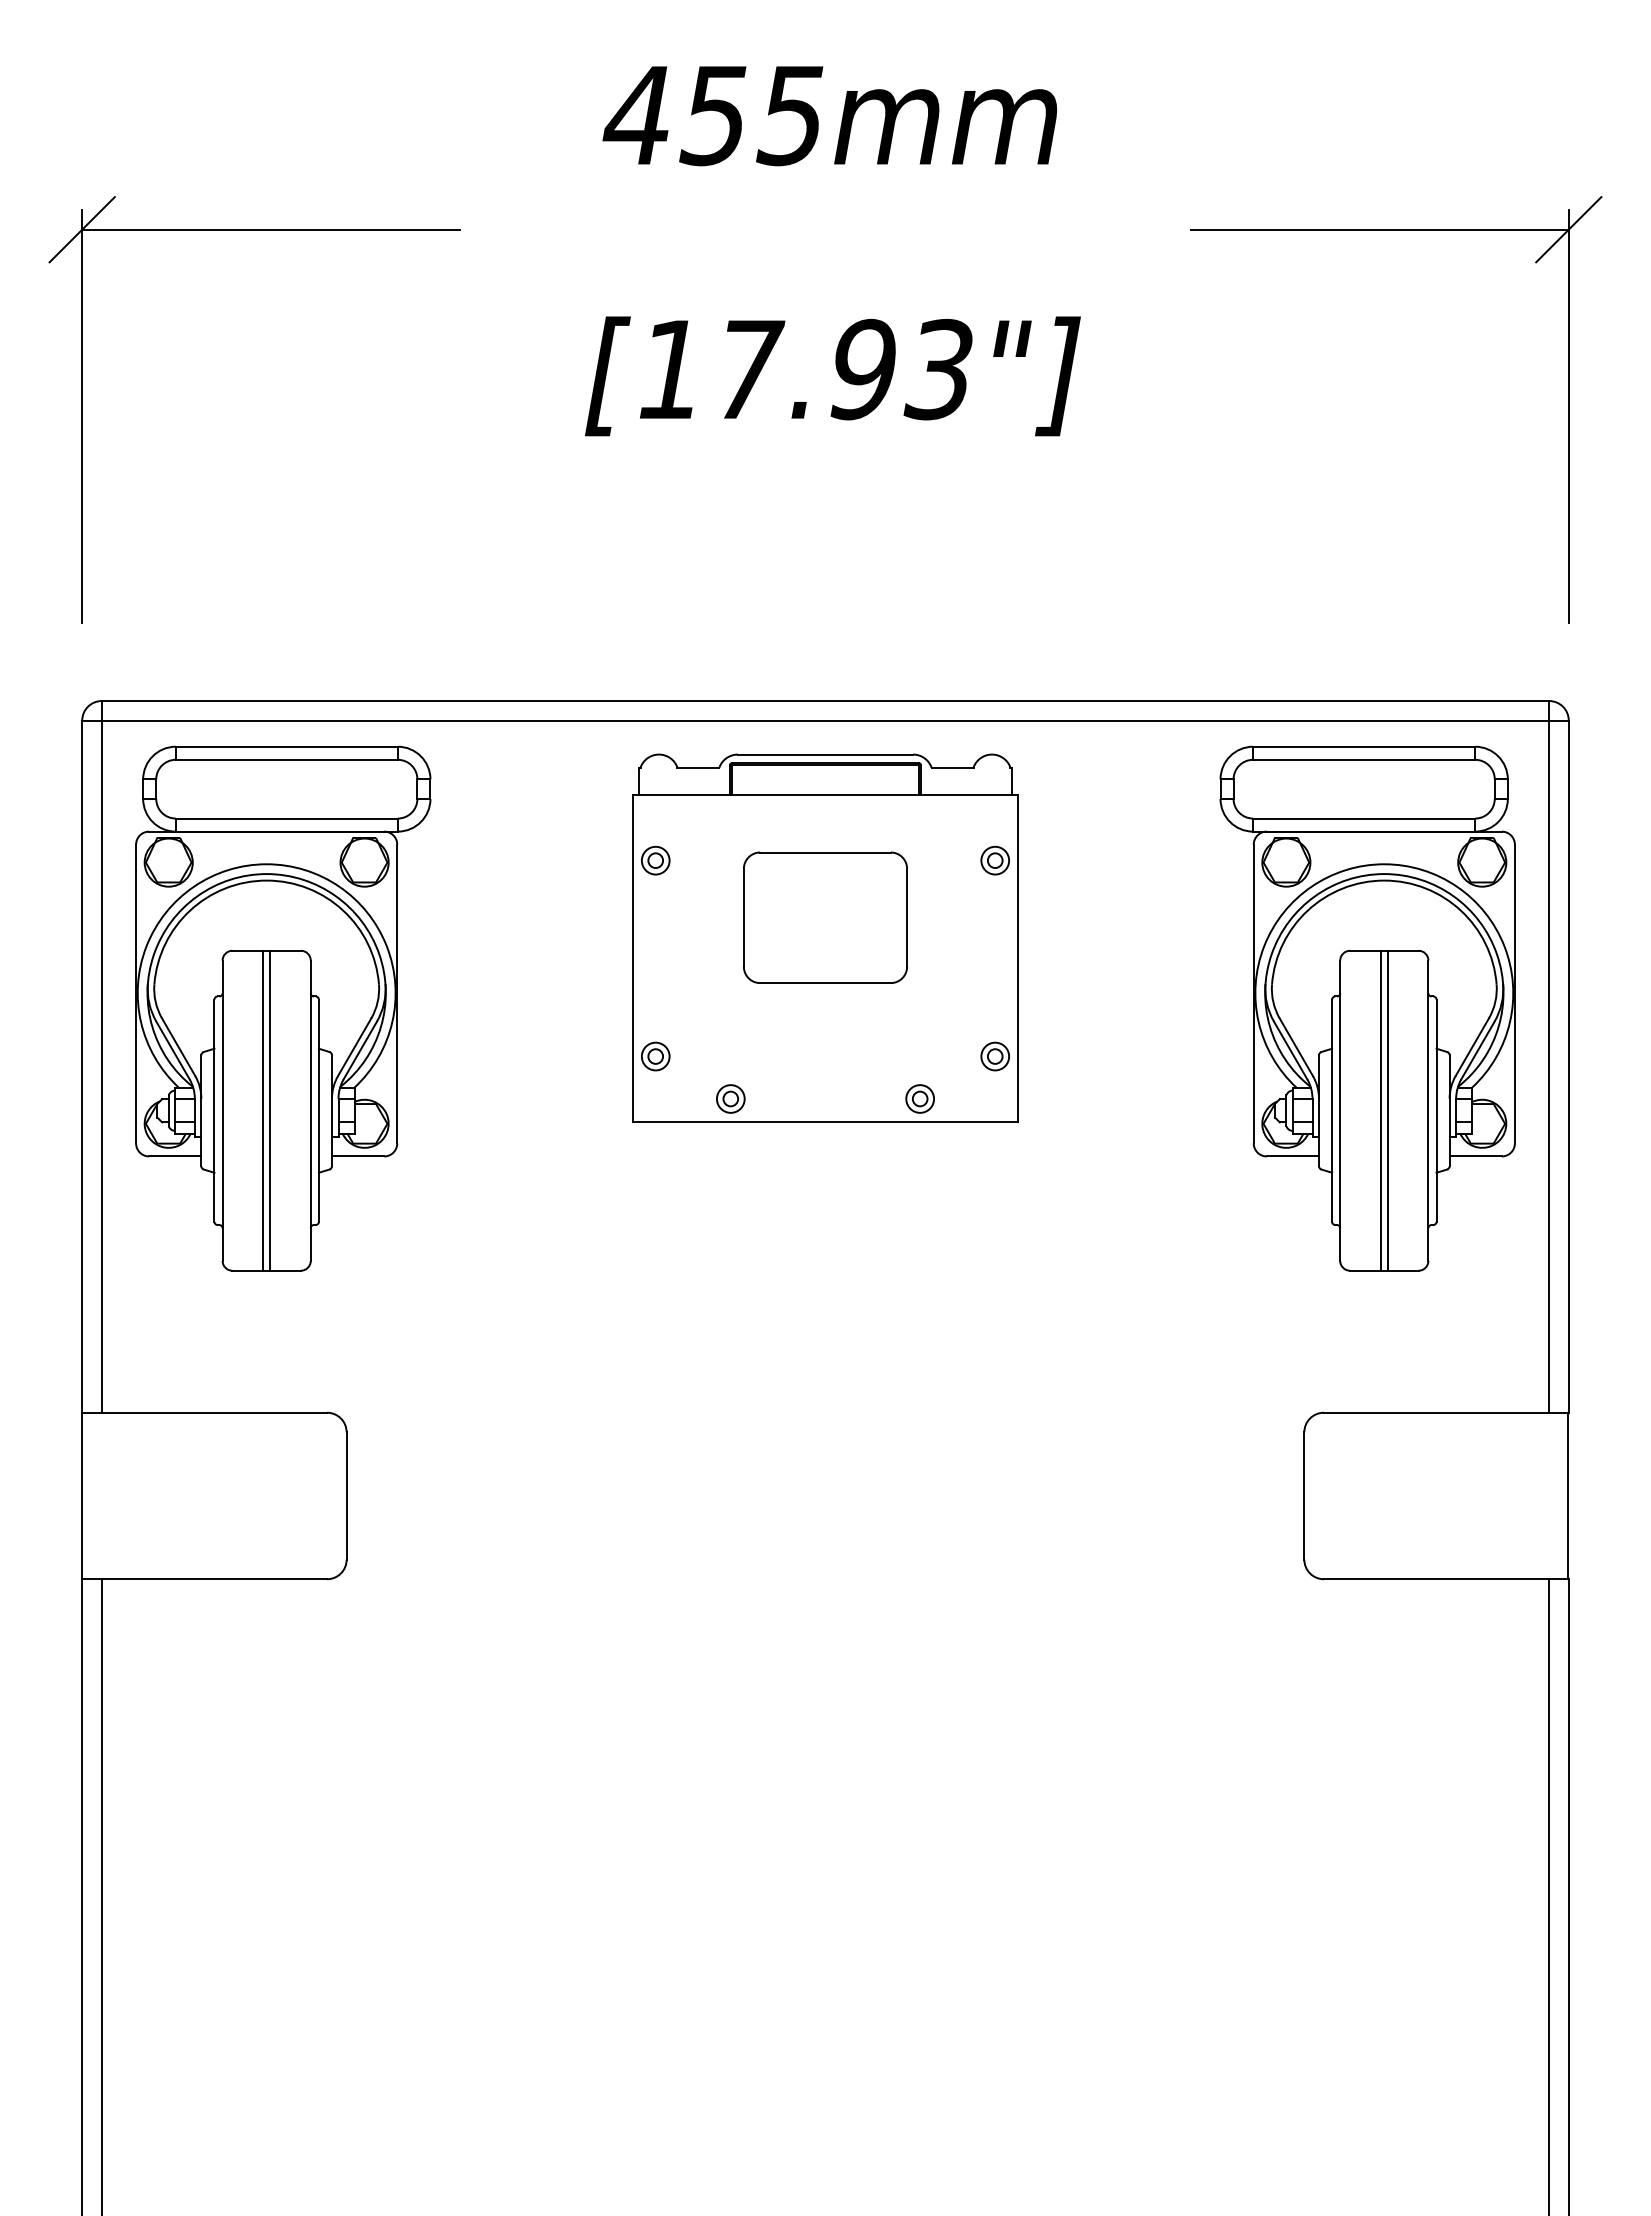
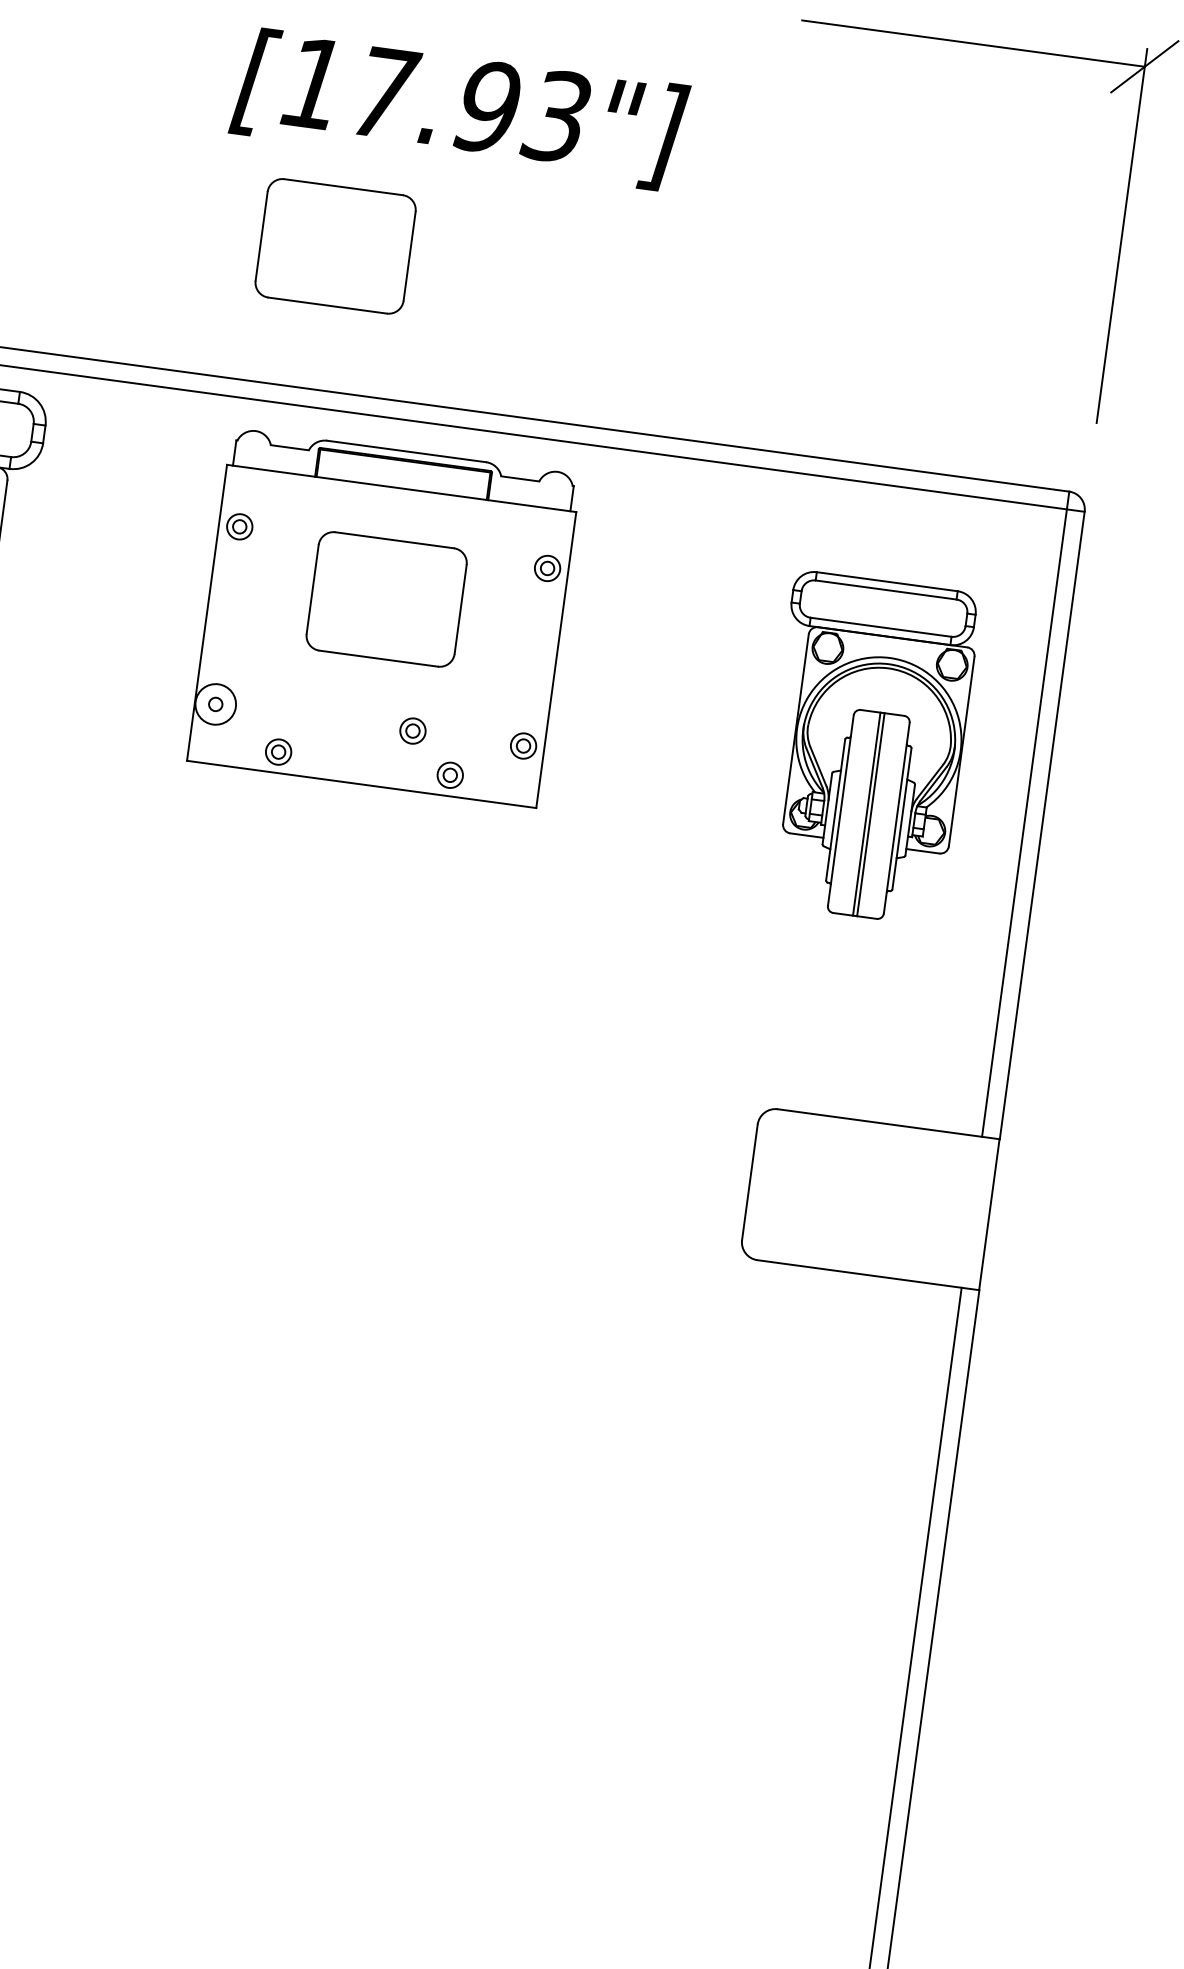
part: (718, 542) -> (335, 246), added
part: (1367, 1008) -> (866, 748), size x0.7
circle: (655, 1056) -> (215, 704), size x1.6
part: (872, 1056) -> (412, 730), added

